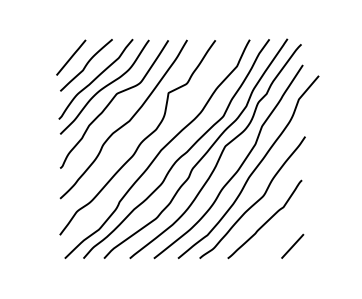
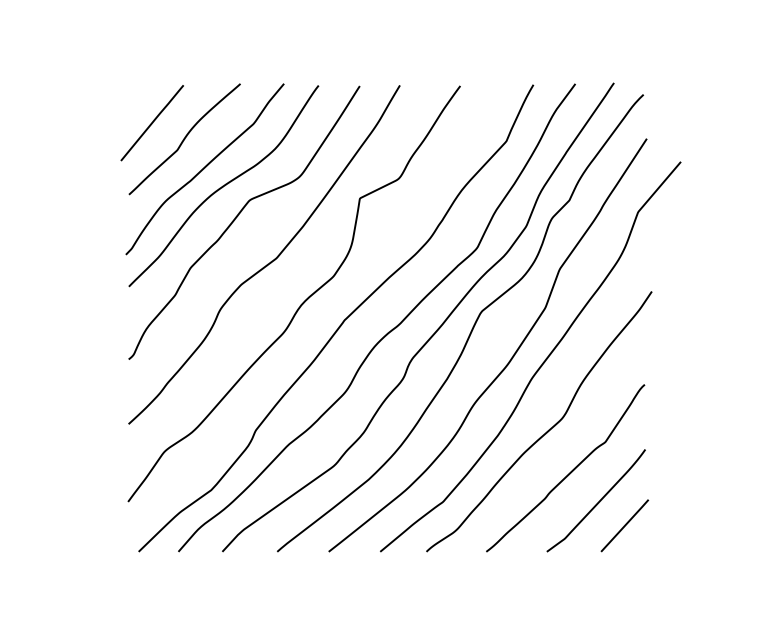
curve: (279, 235) -> (596, 502), added

